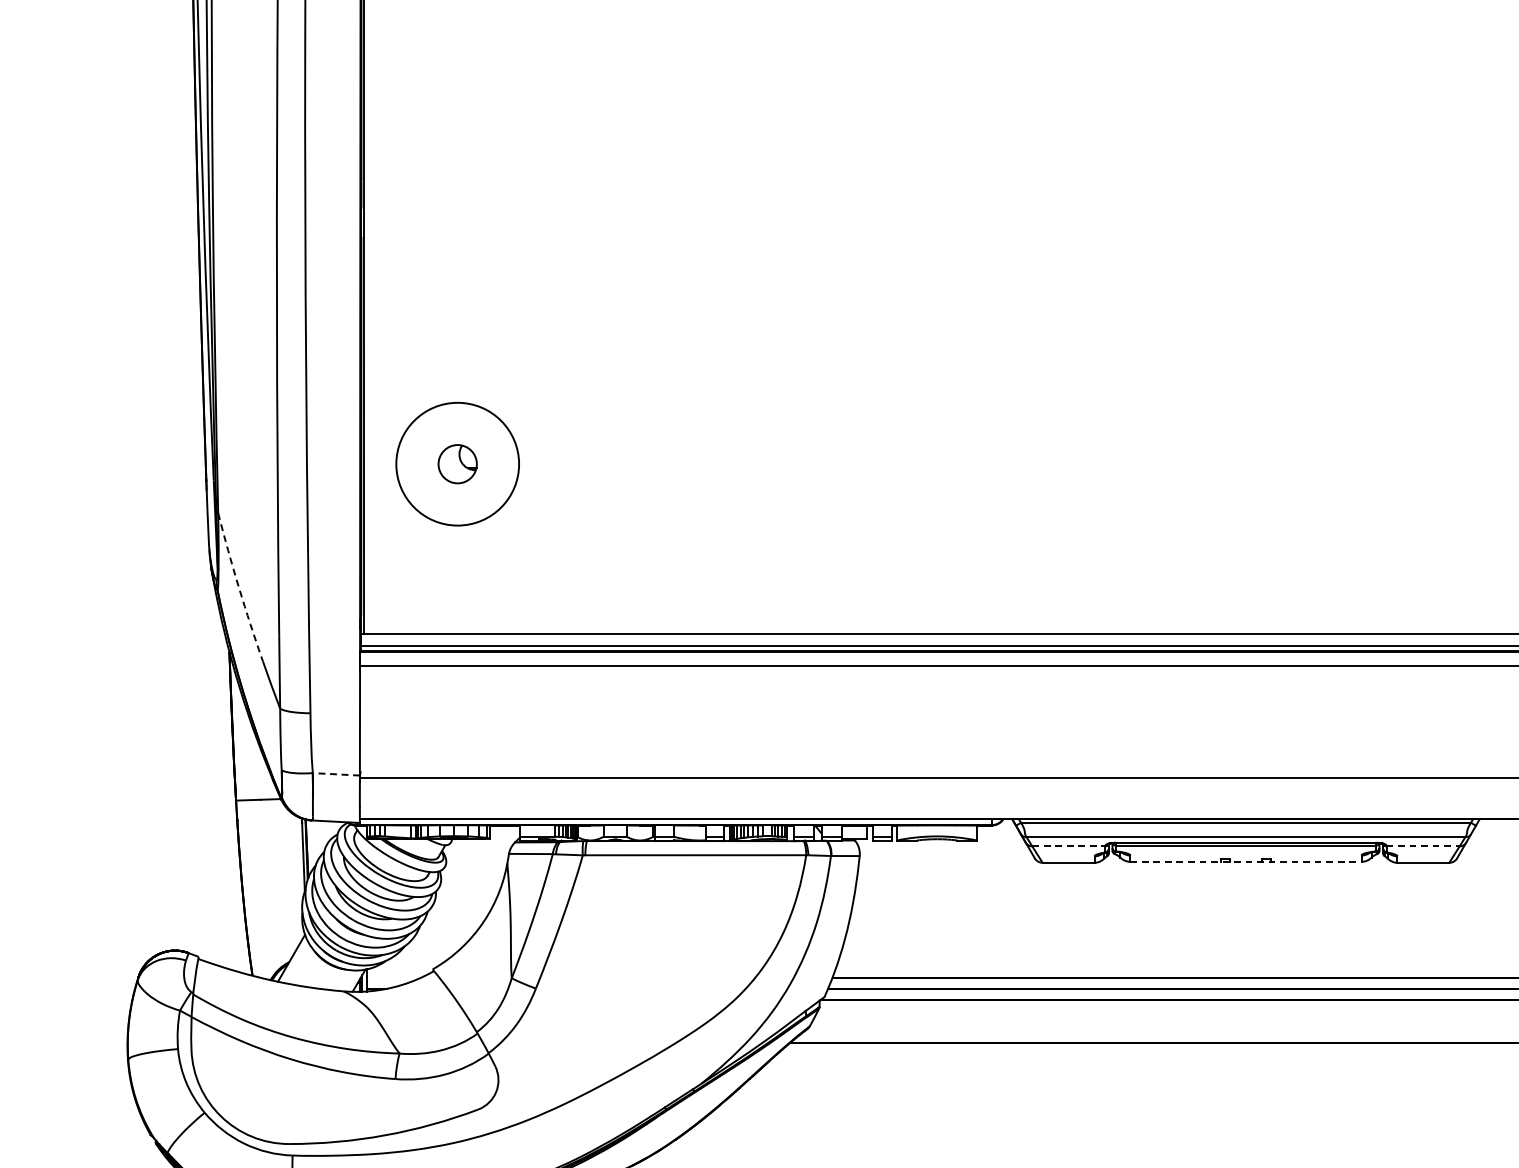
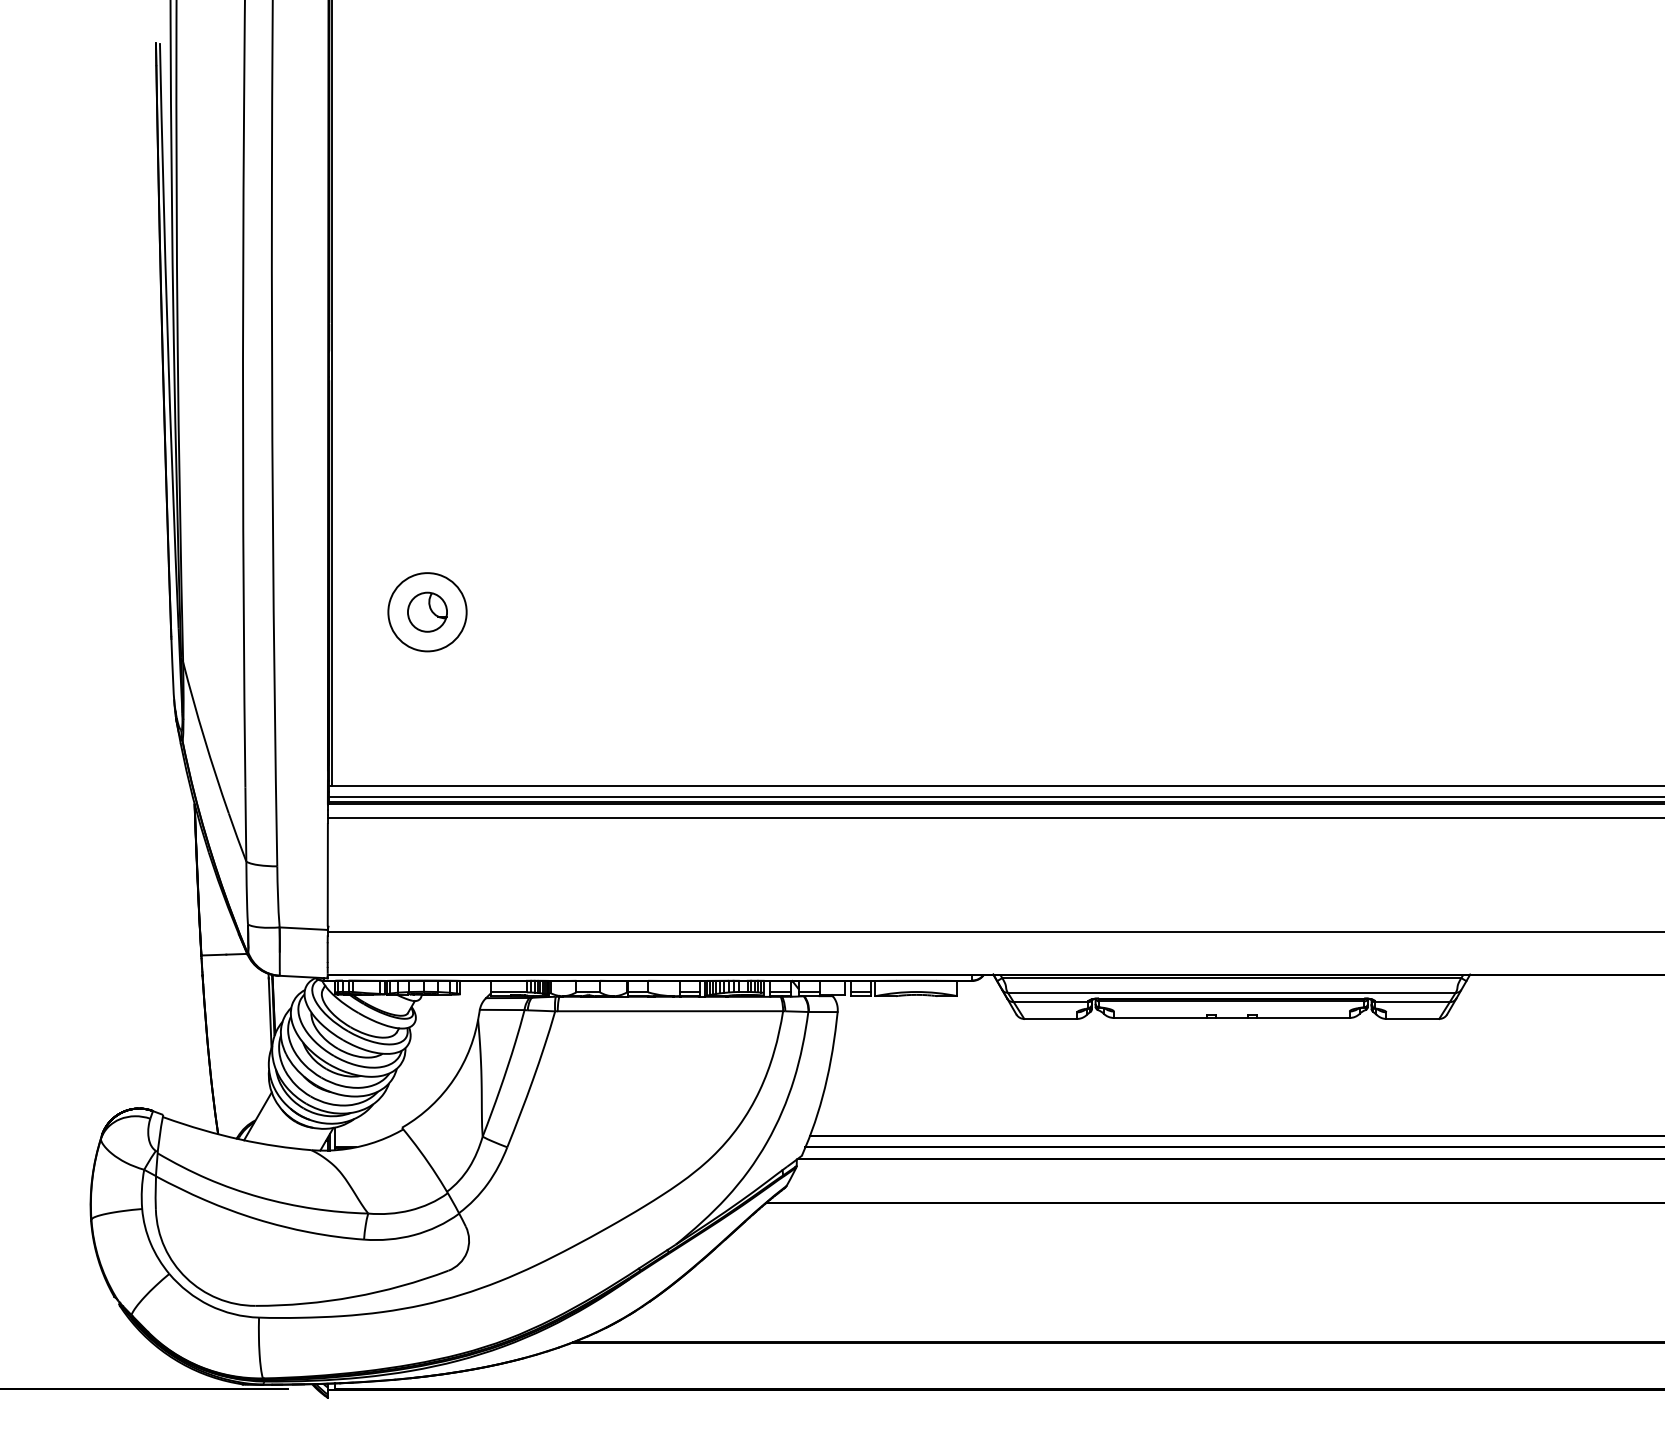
circle: (457, 464) -> (427, 612), size x0.62
arc: (239, 587) -> (204, 738), dashed -> solid
line: (336, 774) -> (303, 928), dashed -> solid
line: (1069, 846) -> (1051, 1002), dashed -> solid
line: (1424, 846) -> (1413, 1002), dashed -> solid
line: (1245, 861) -> (1231, 1017), dashed -> solid

